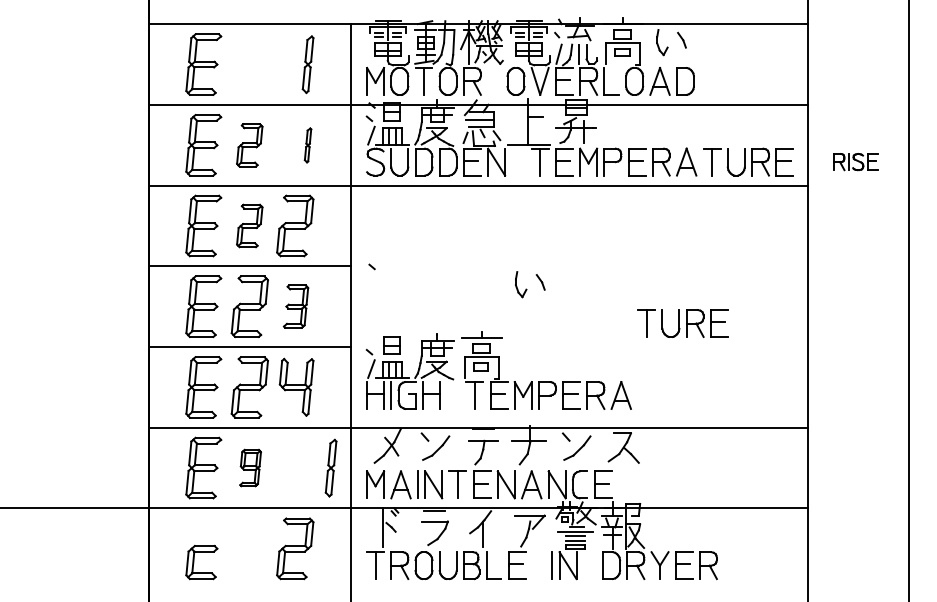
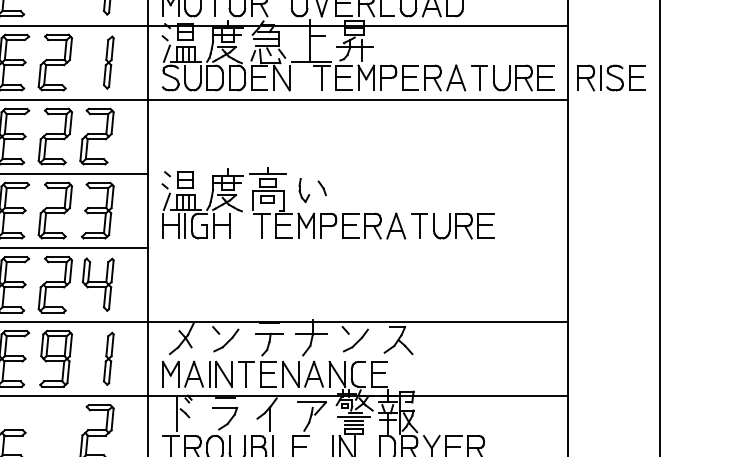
part: (249, 145) -> (55, 62), size x1.43
part: (307, 145) -> (108, 62), size x1.67
part: (855, 161) -> (611, 77), size x1.67
part: (249, 225) -> (55, 136), size x1.43
part: (295, 306) -> (97, 210), size x1.43
part: (498, 370) -> (283, 203), moved
part: (250, 467) -> (55, 358), size x1.67
part: (330, 467) -> (108, 358), moved

